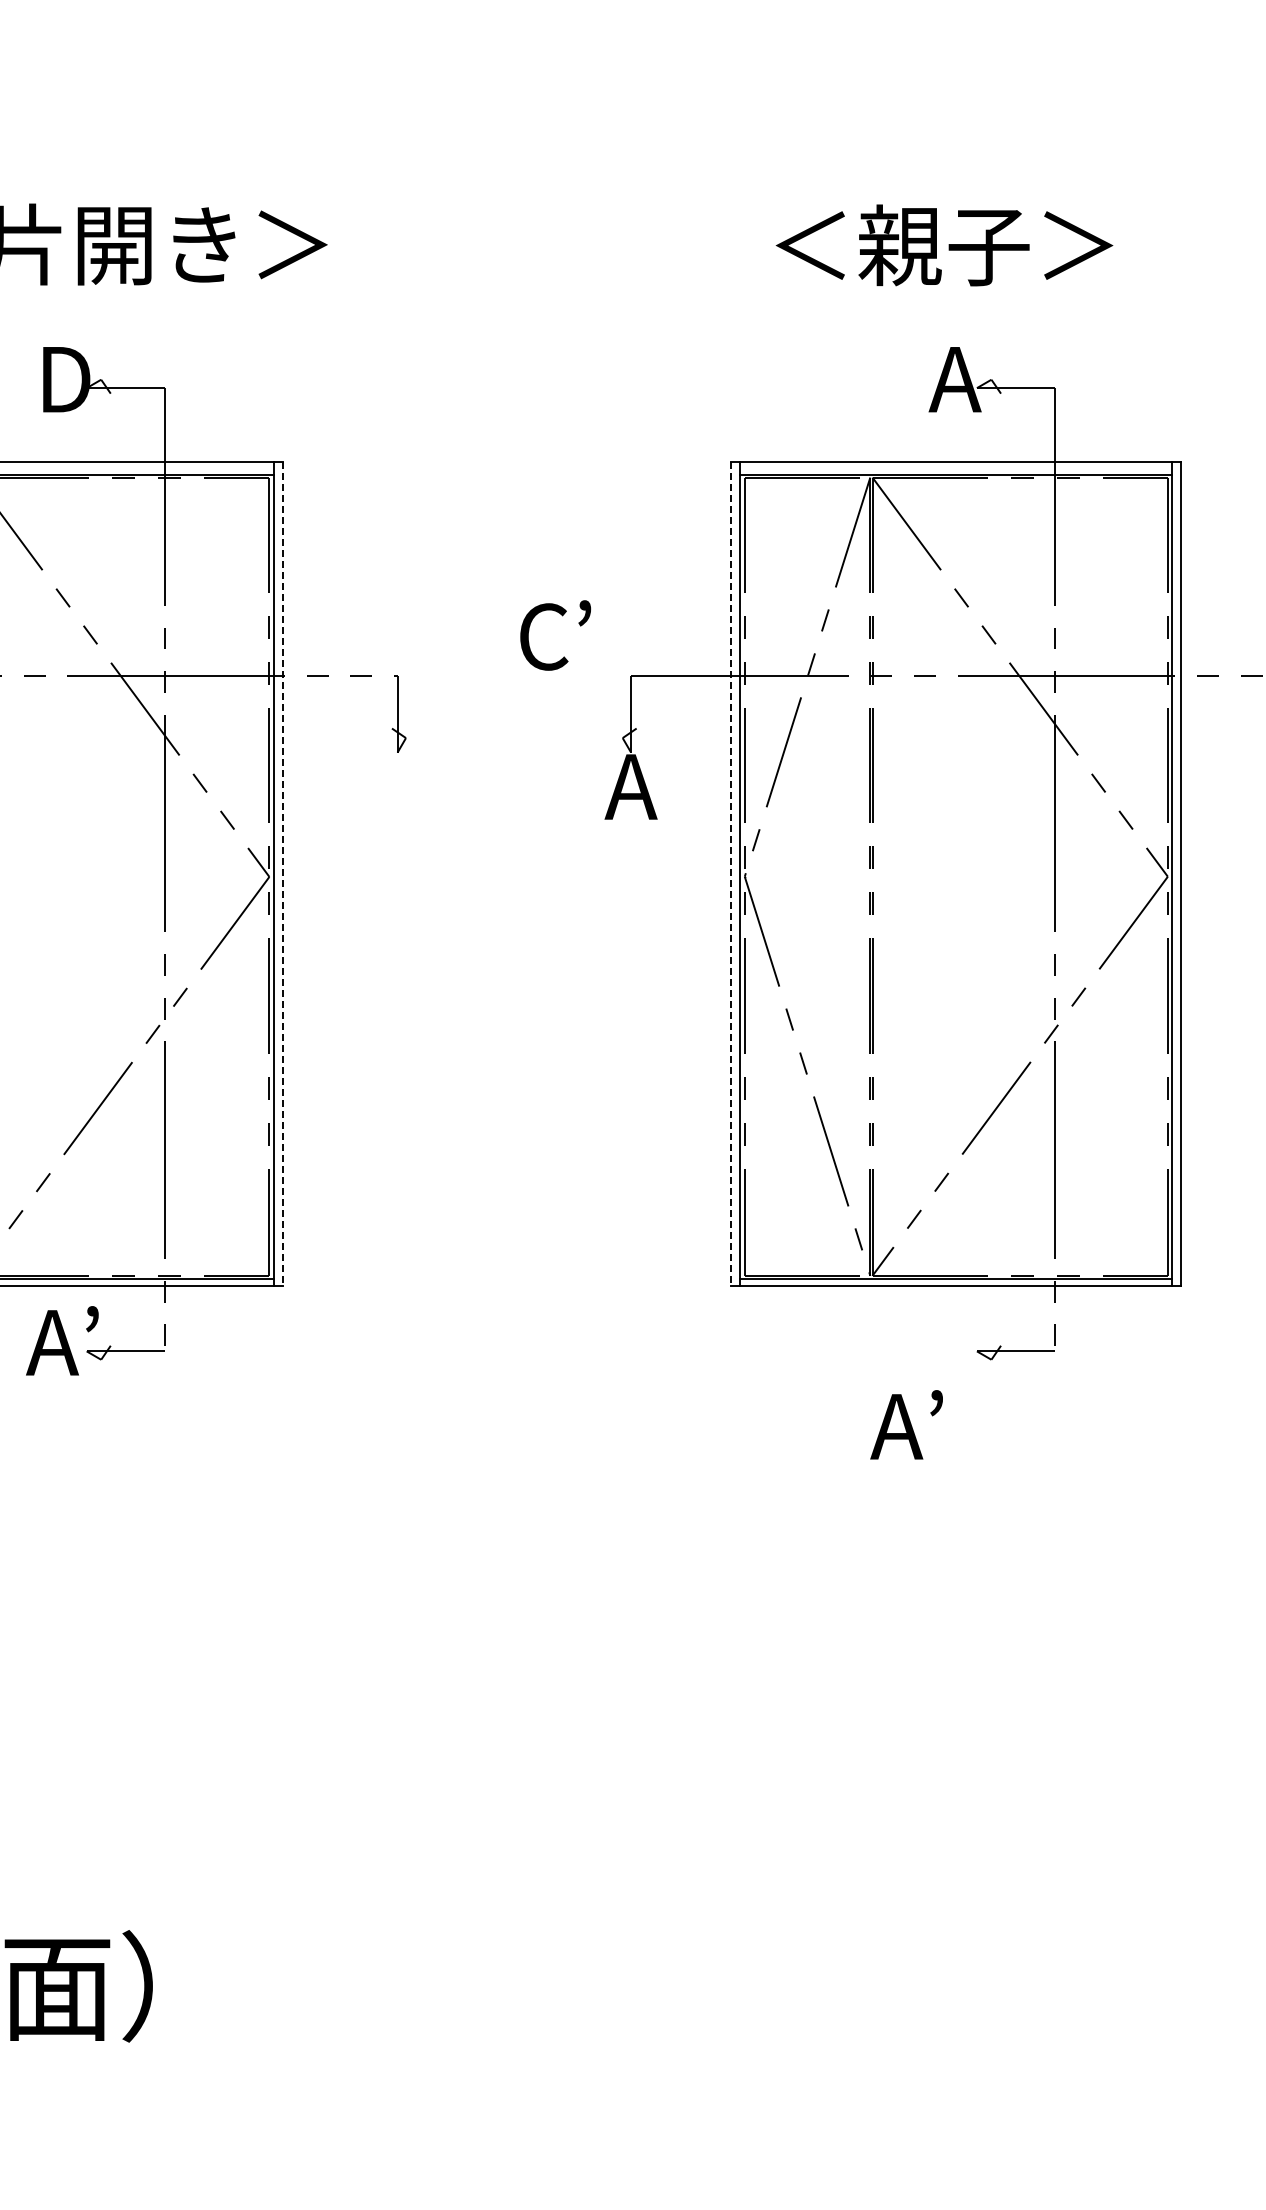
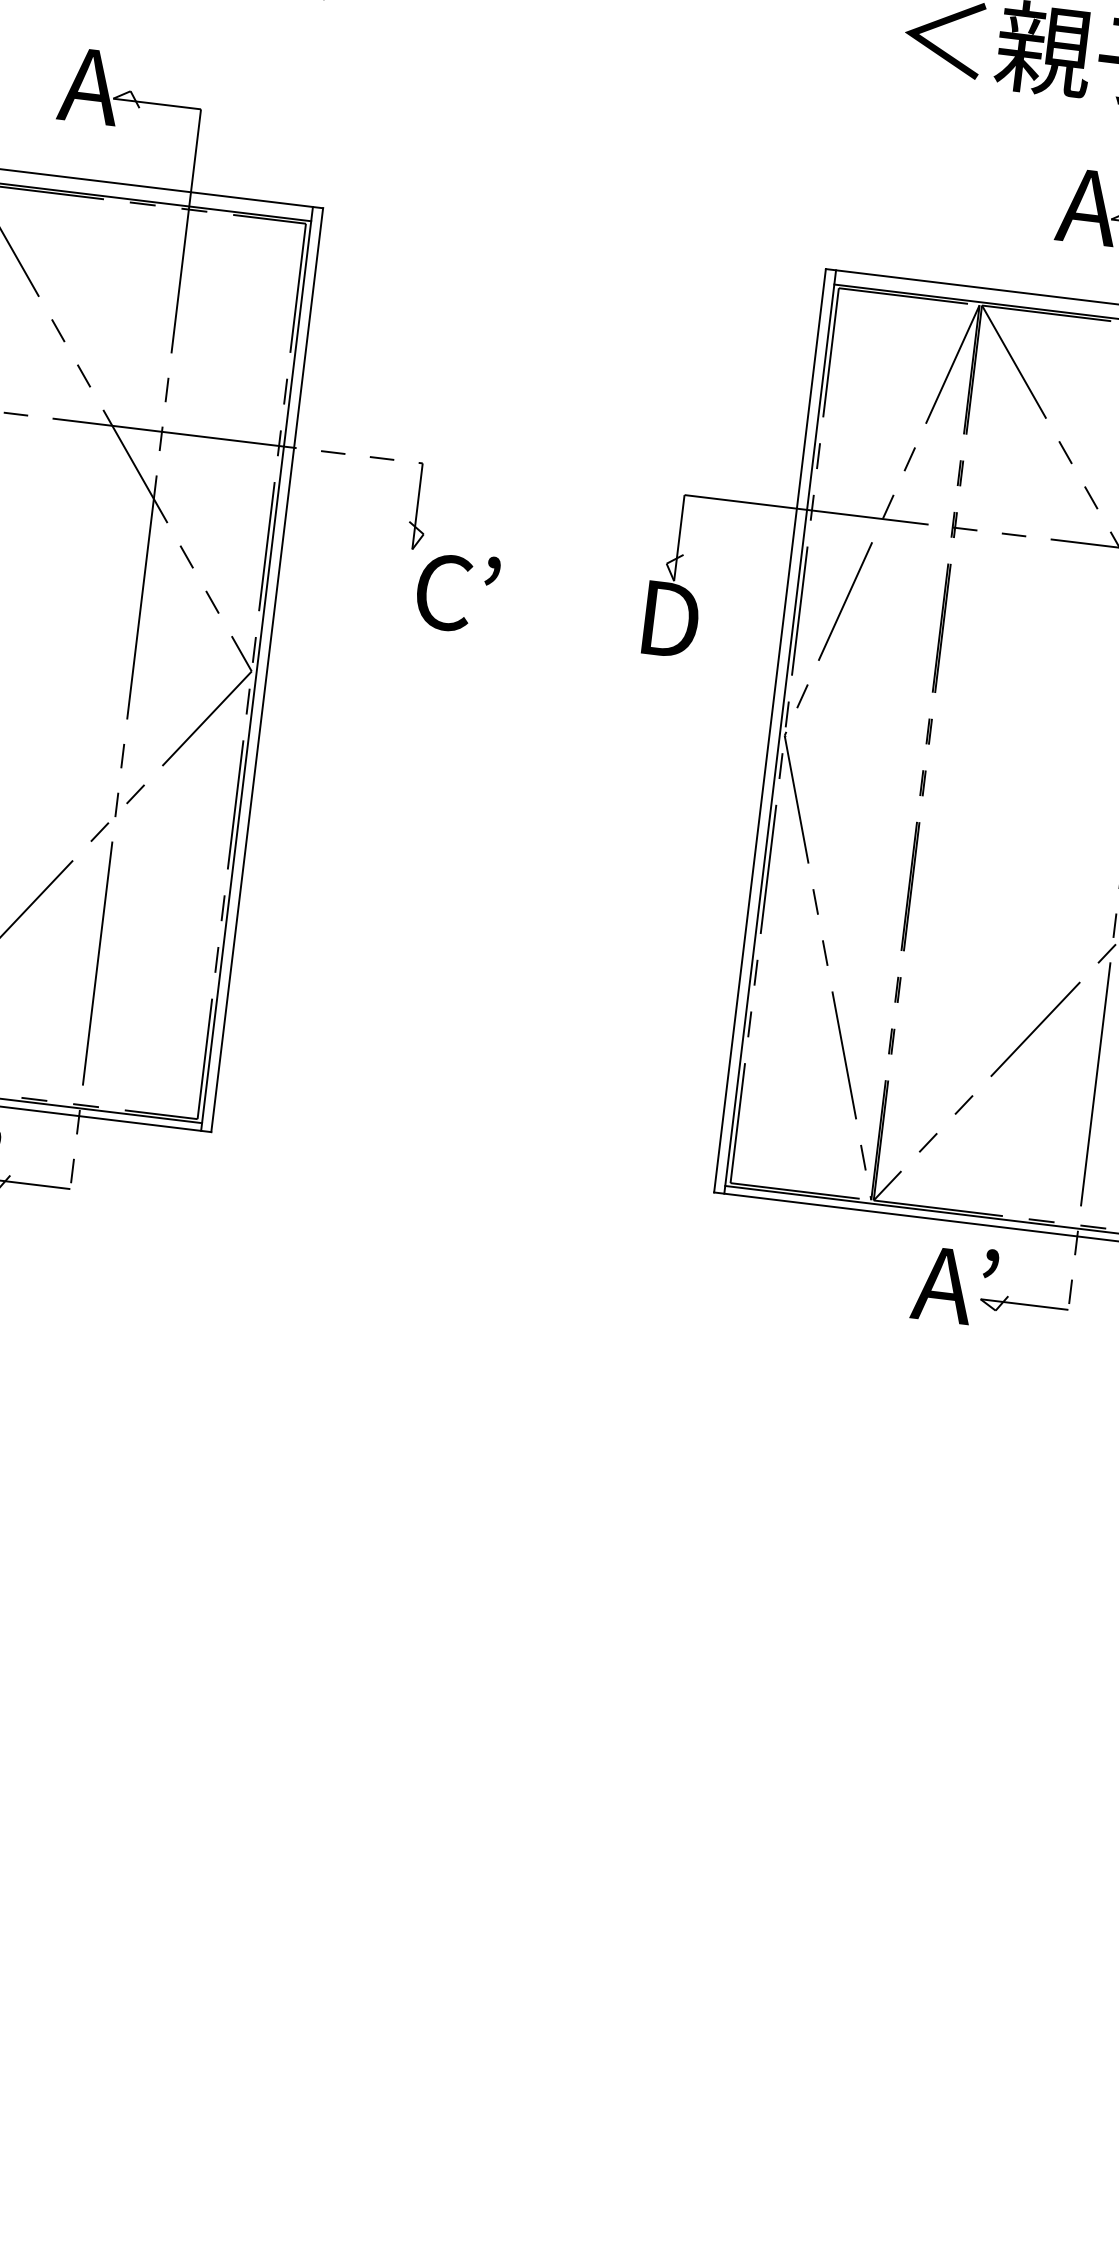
text: (64, 379) -> (89, 86), D -> A
text: (555, 635) -> (457, 592), moved
text: (630, 786) -> (668, 619), A -> D
line: (731, 873) -> (770, 730), dashed -> solid
line: (282, 874) -> (266, 670), dashed -> solid
text: (906, 1424) -> (954, 1283), moved

